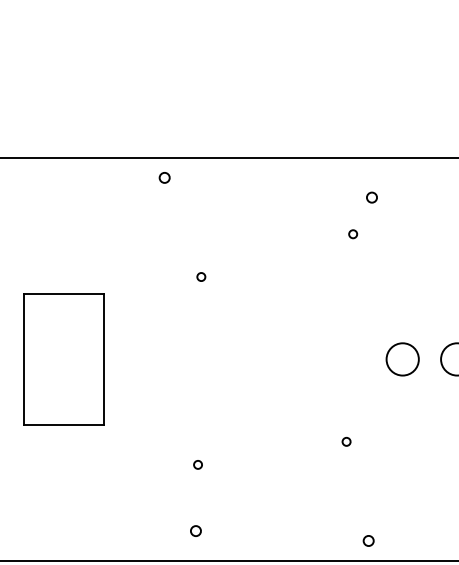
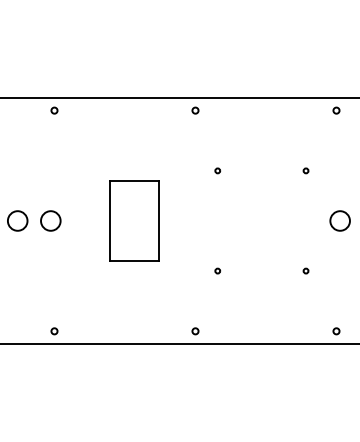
circle: (372, 197) -> (336, 110), moved
circle: (352, 233) -> (305, 170), moved
circle: (197, 463) -> (217, 270), moved
circle: (195, 531) -> (195, 331), moved
circle: (368, 541) -> (336, 331), moved

